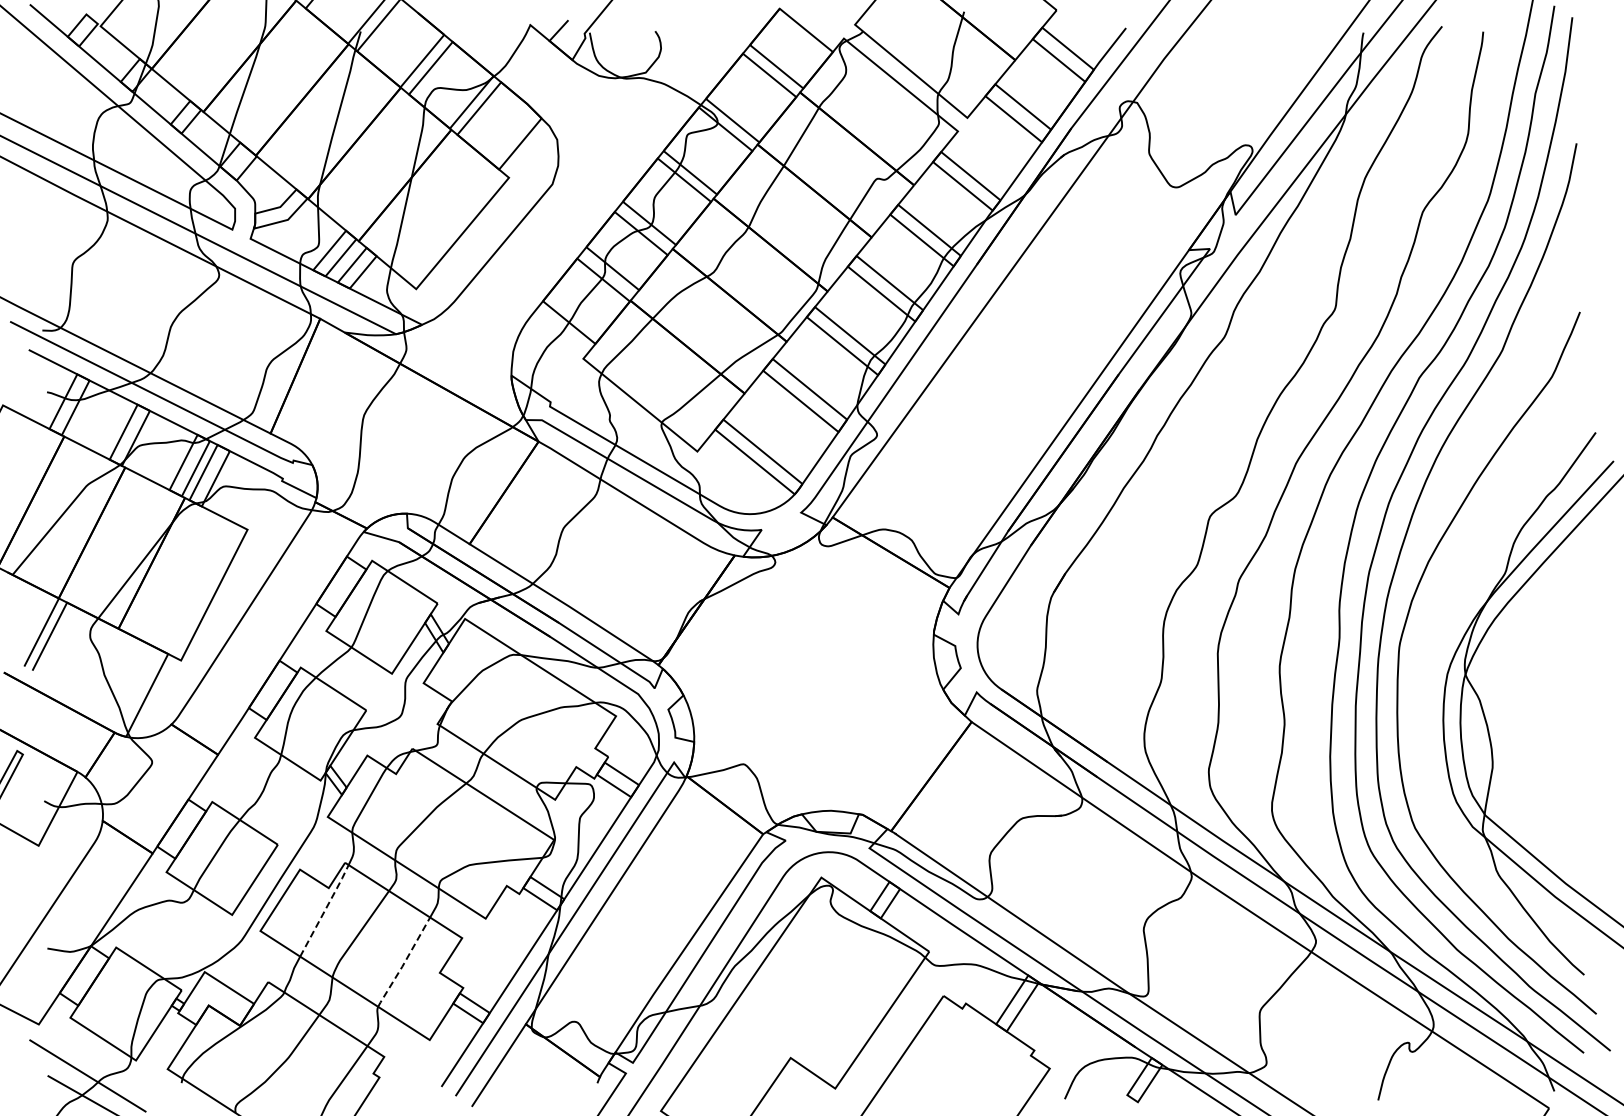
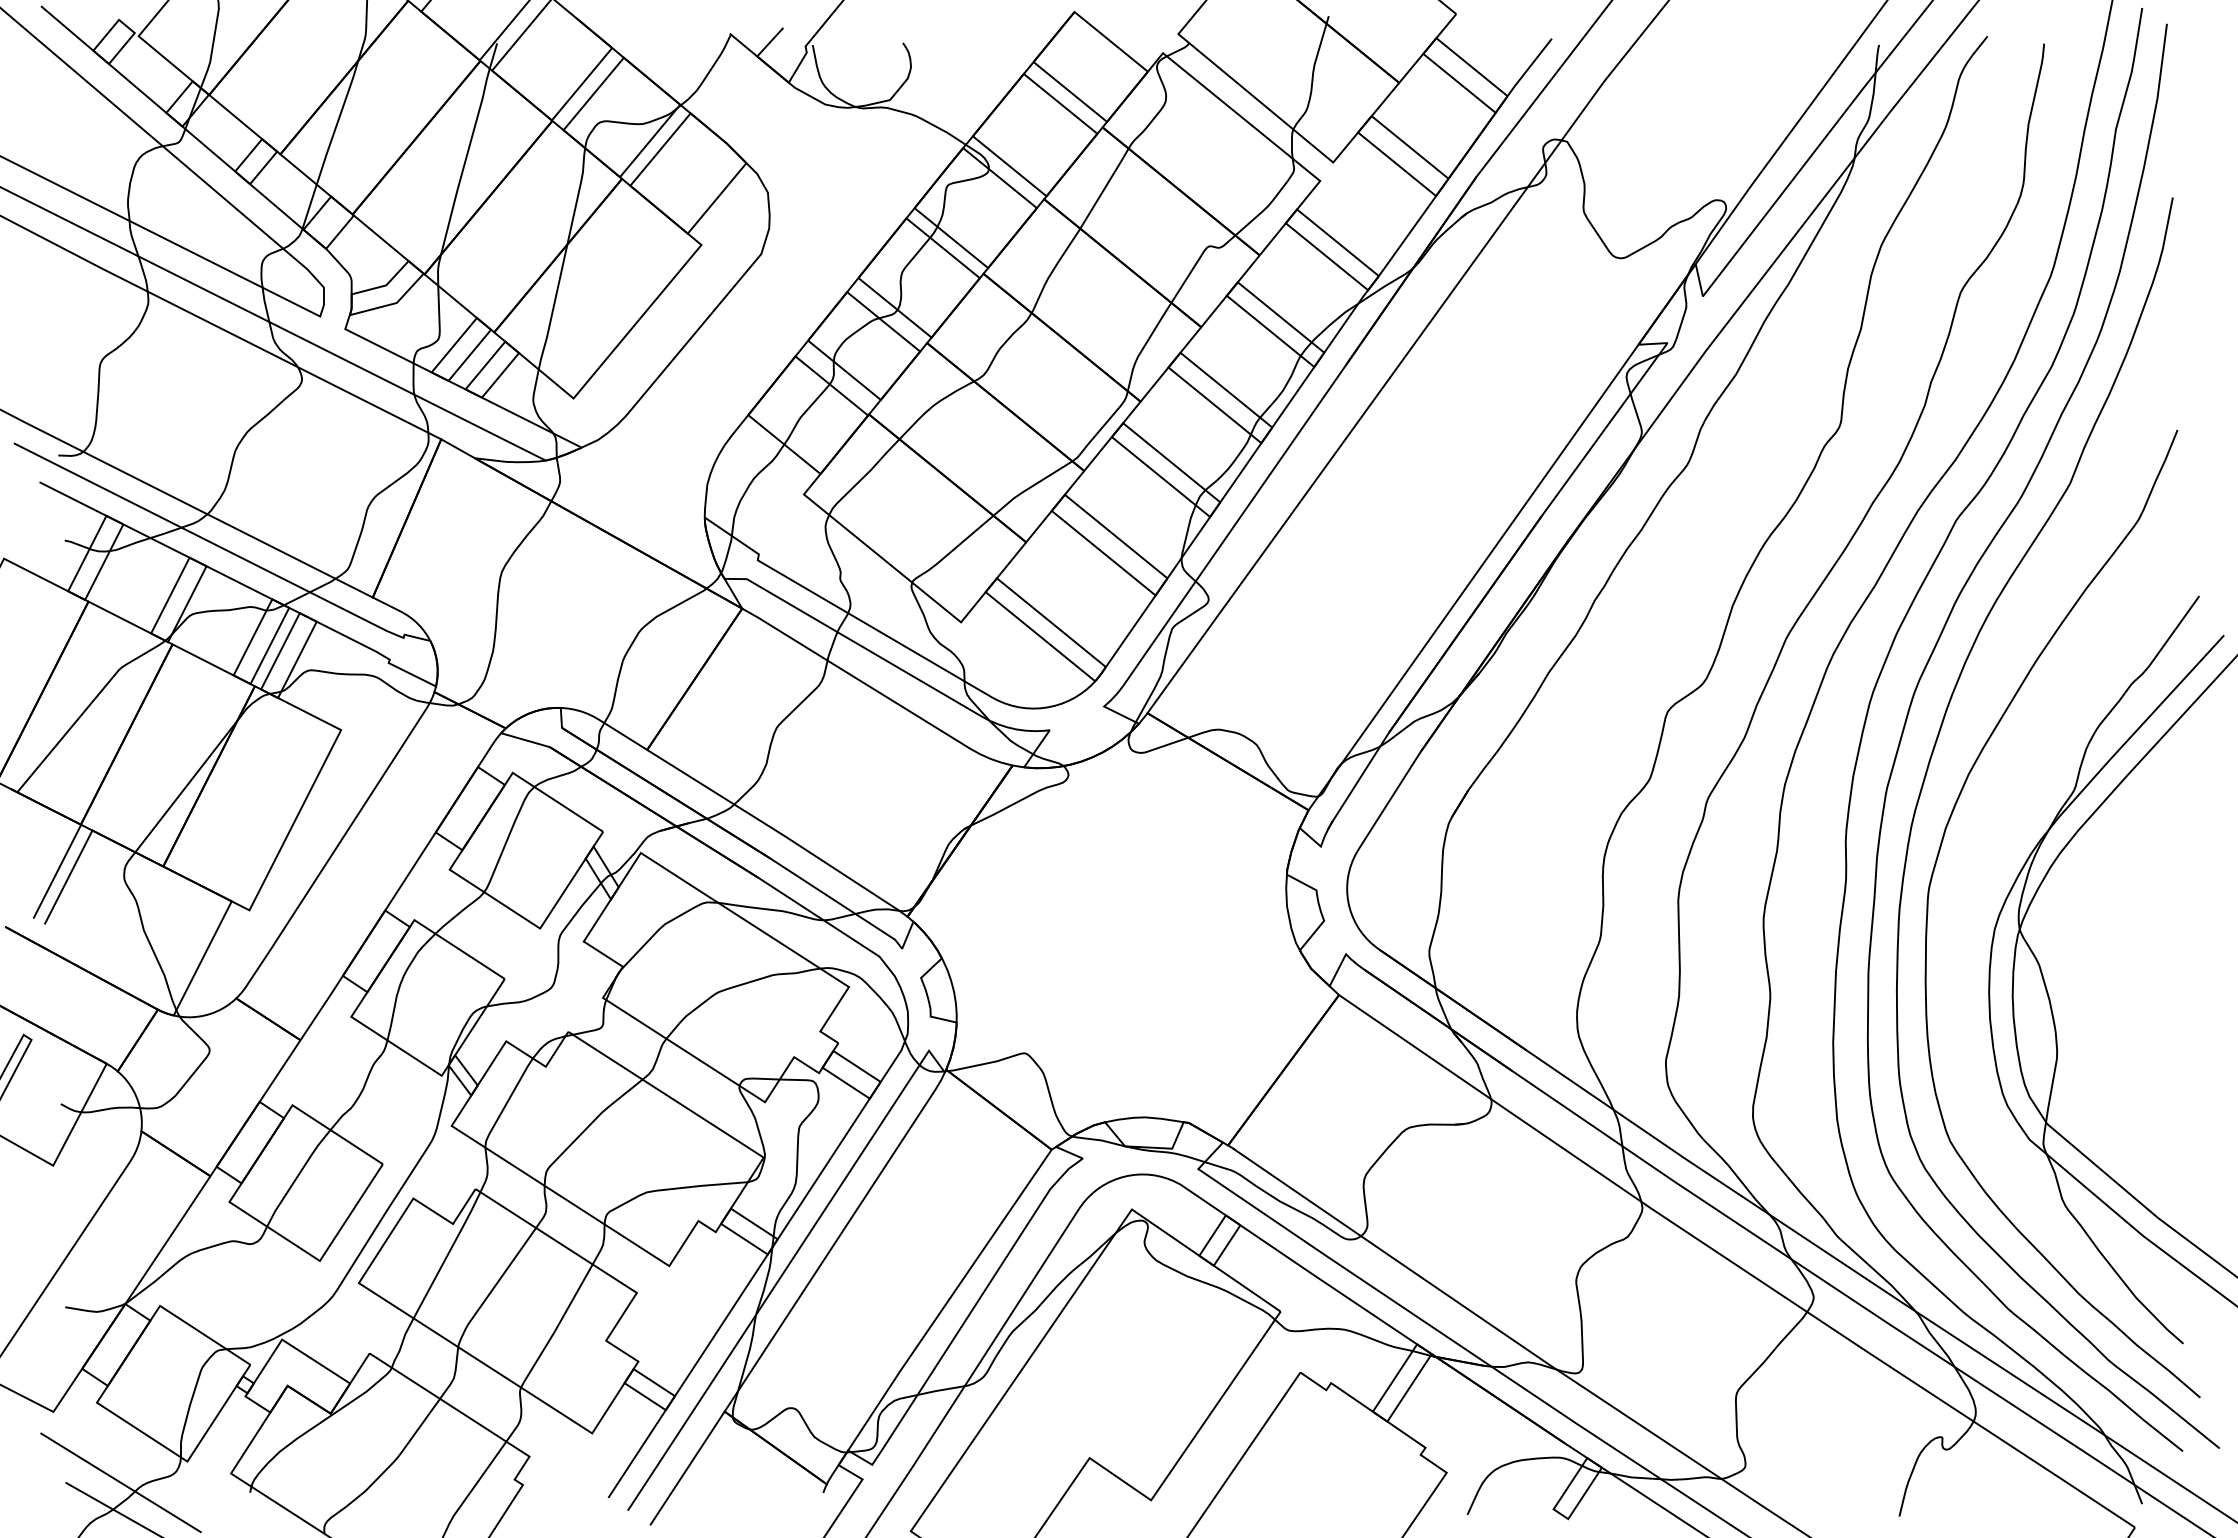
line: (325, 909) -> (448, 1253), dashed -> solid
line: (404, 963) -> (557, 1327), dashed -> solid

